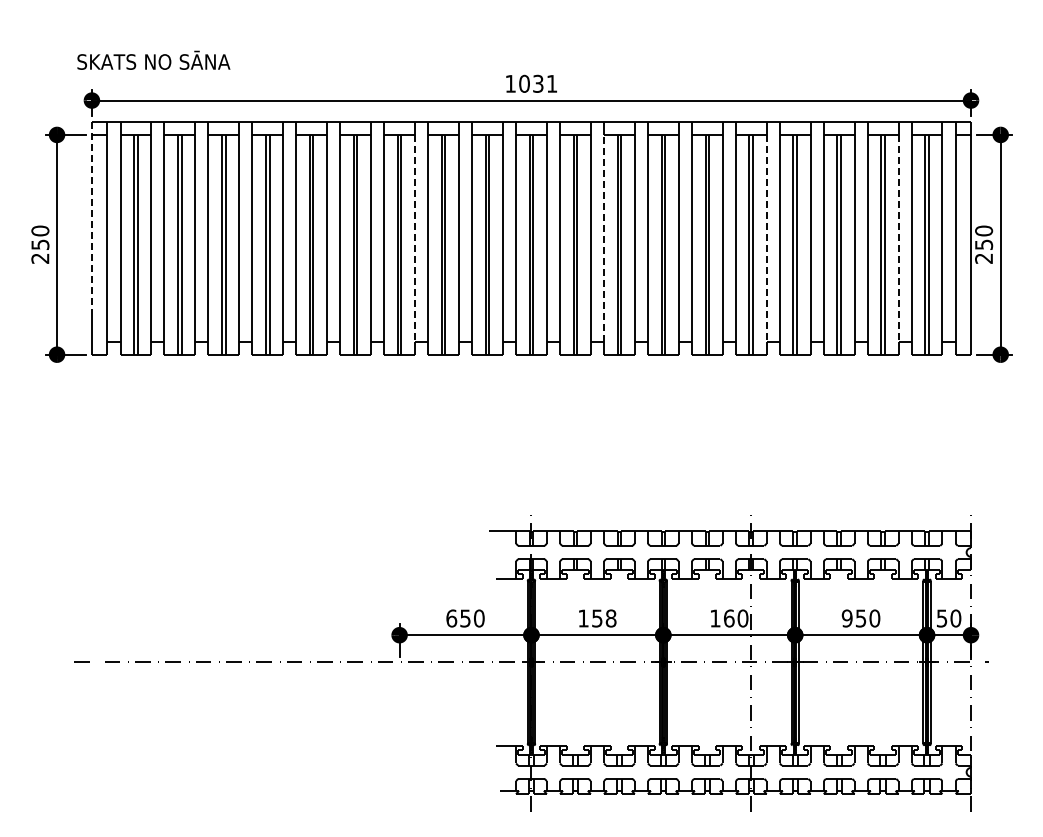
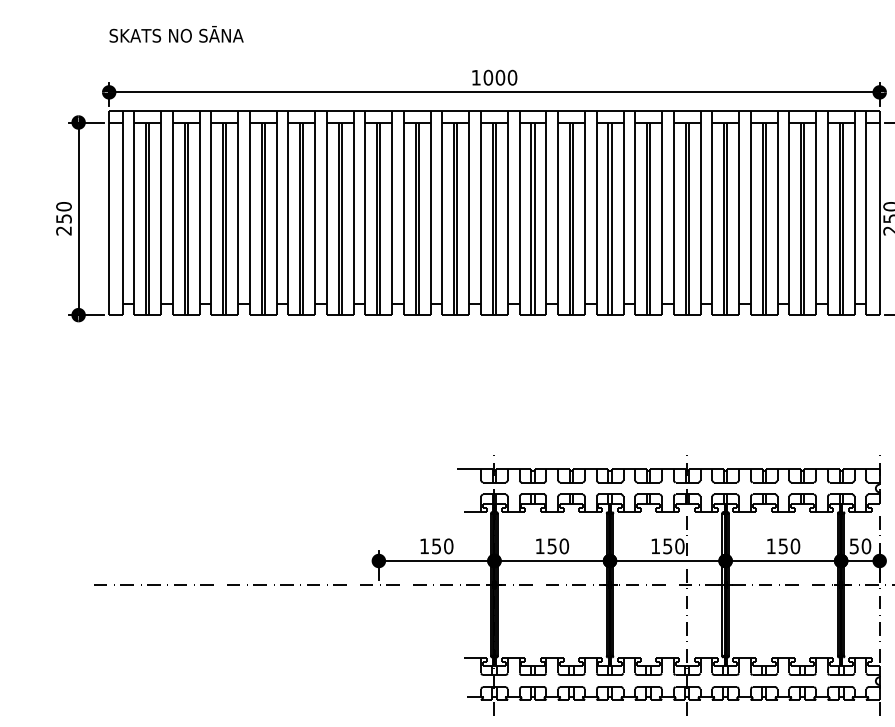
text: (153, 59) -> (176, 33), moved
text: (545, 83) -> (506, 77), 1031 -> 1000
line: (91, 216) -> (108, 194), dashed -> solid
line: (604, 237) -> (558, 212), dashed -> solid
line: (415, 238) -> (392, 213), dashed -> solid
line: (766, 238) -> (700, 213), dashed -> solid
line: (898, 238) -> (816, 213), dashed -> solid
text: (451, 618) -> (424, 546), 650 -> 150
text: (610, 618) -> (563, 546), 158 -> 150
text: (729, 618) -> (668, 546), 160 -> 150
text: (846, 618) -> (770, 546), 950 -> 150

